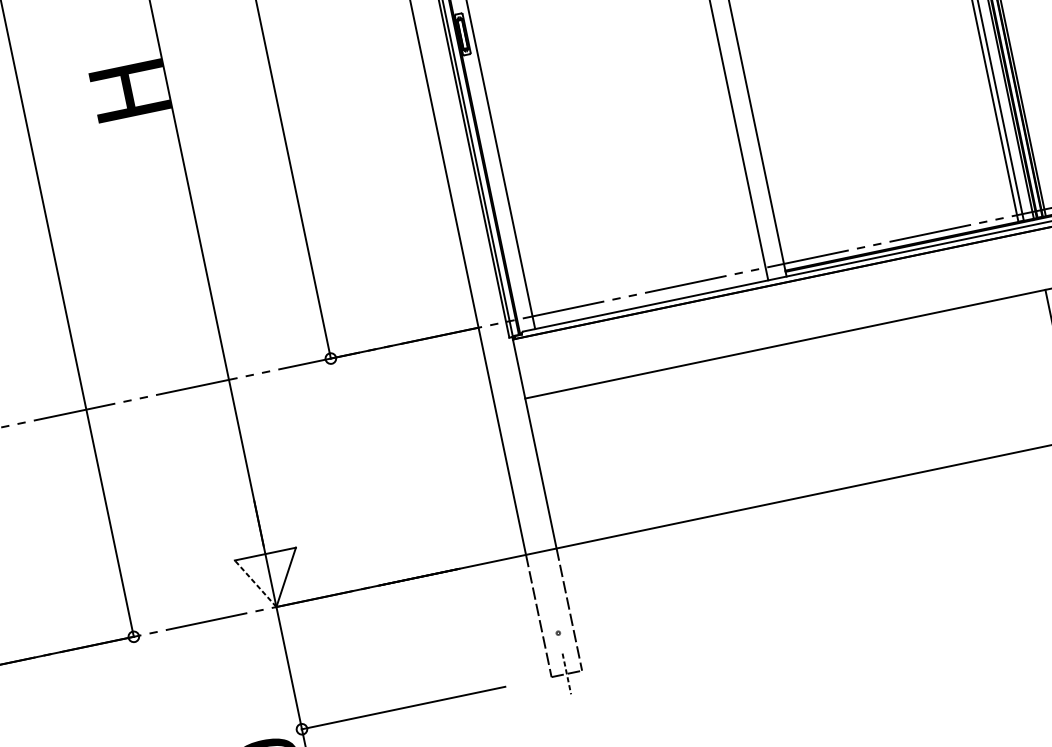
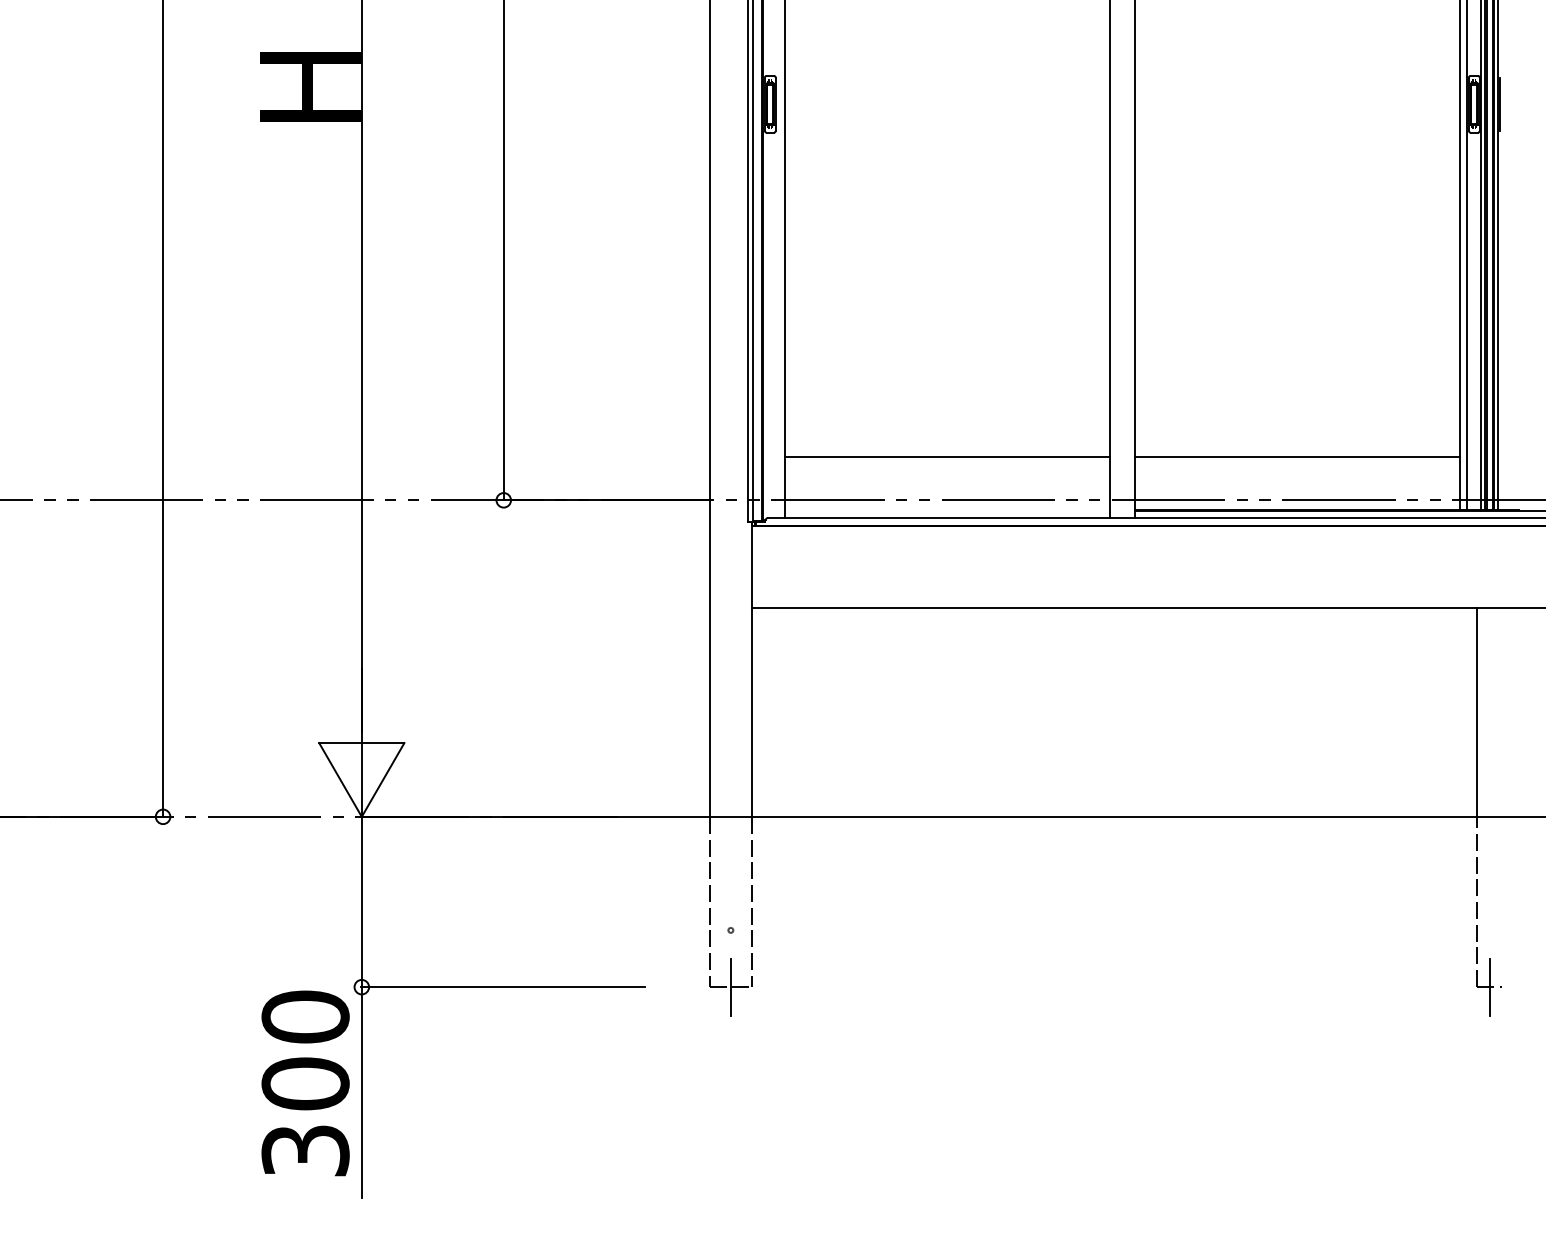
line: (894, 208) -> (1297, 457), added
line: (642, 261) -> (946, 457), added
line: (255, 583) -> (340, 779), dashed -> solid
line: (566, 674) -> (730, 987), dashed -> solid

